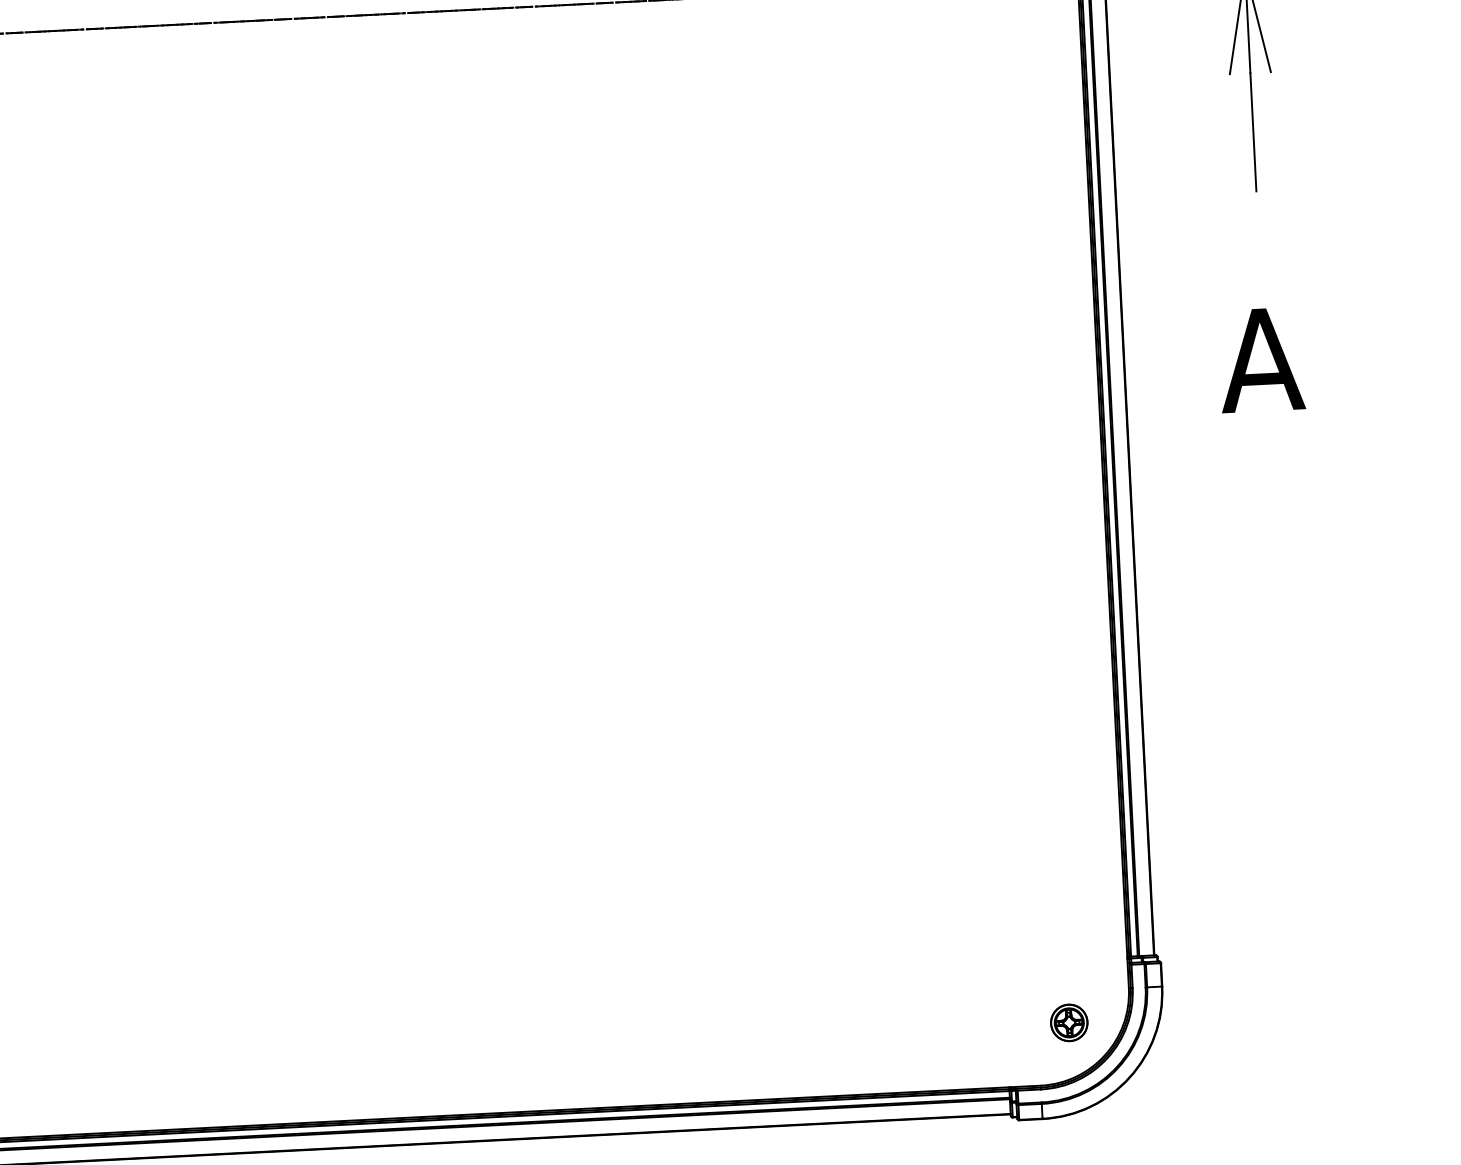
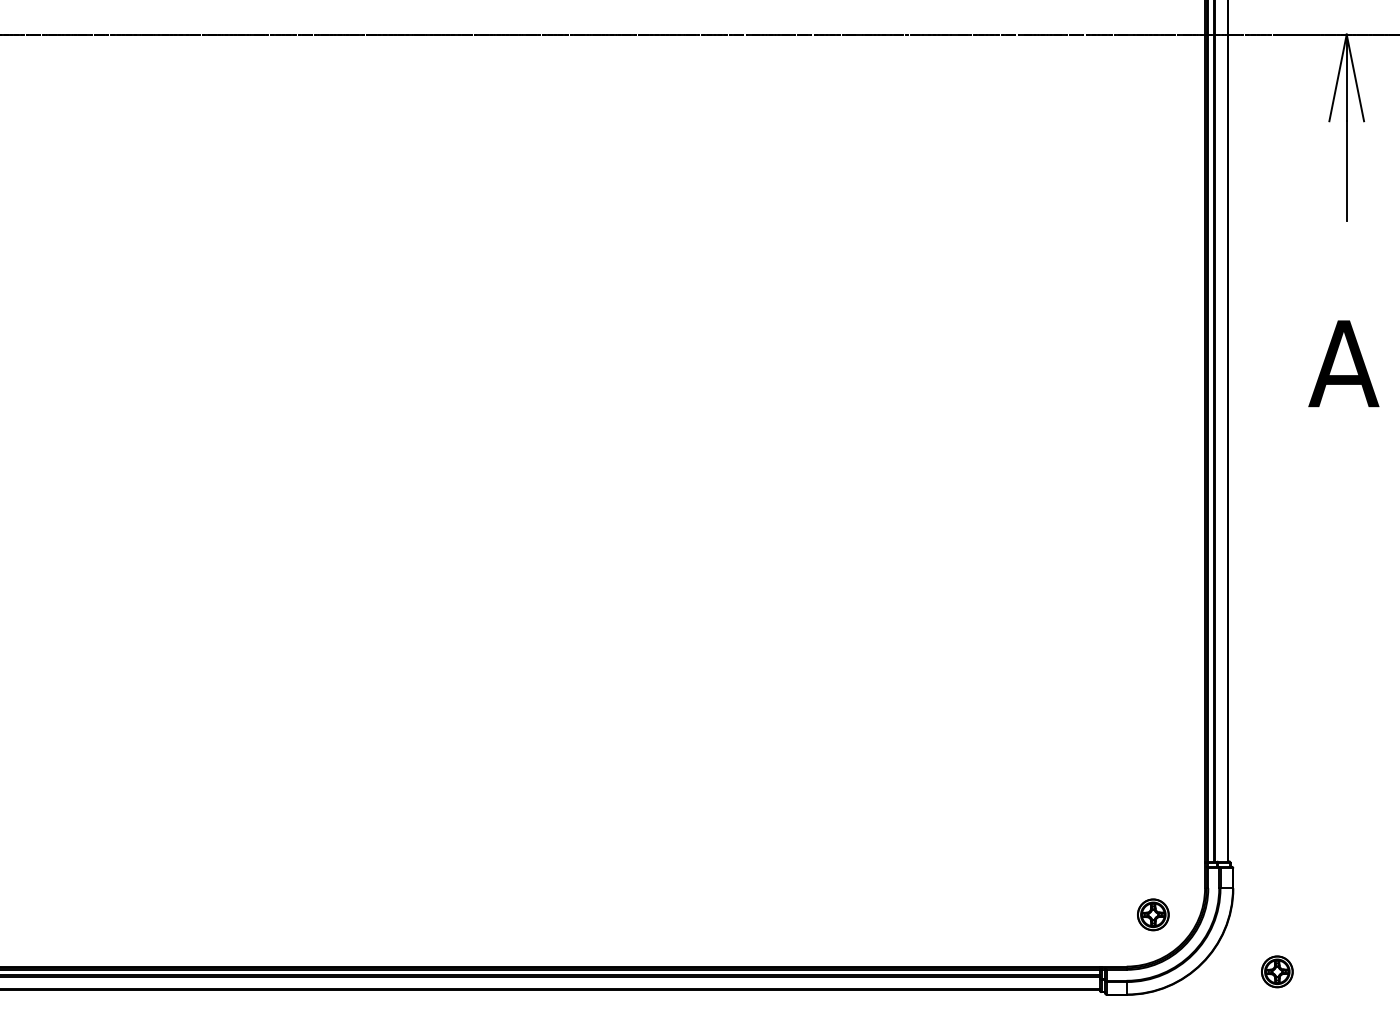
part: (1219, 1082) -> (1277, 971), added

